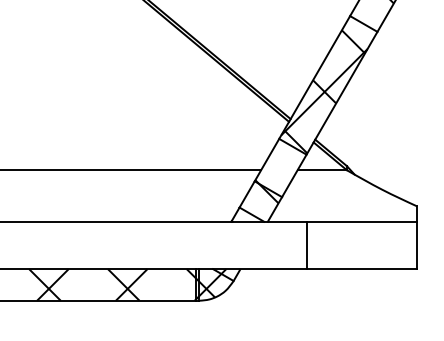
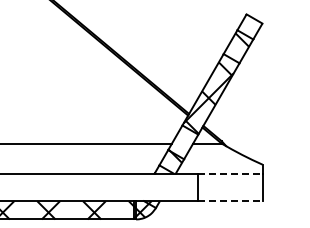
line: (361, 221) -> (230, 173), solid -> dashed
line: (361, 269) -> (230, 201), solid -> dashed

